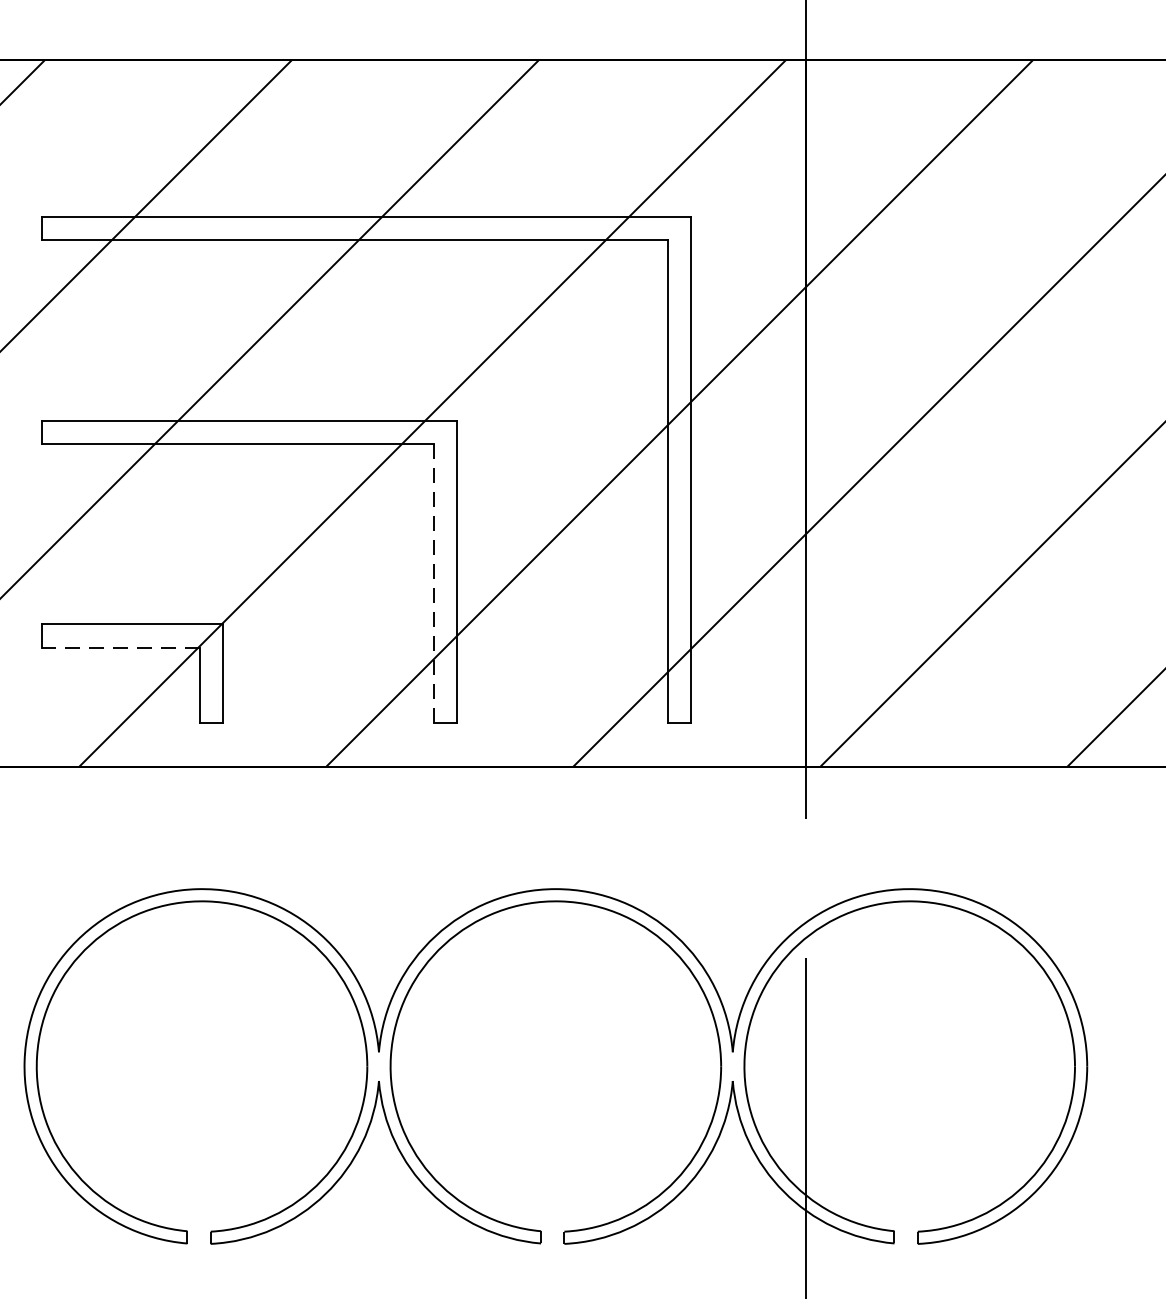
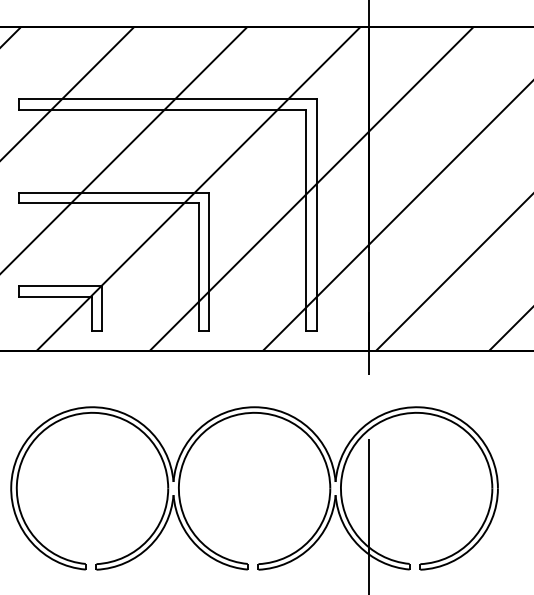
line: (433, 584) -> (198, 267), dashed -> solid
line: (119, 647) -> (54, 296), dashed -> solid

